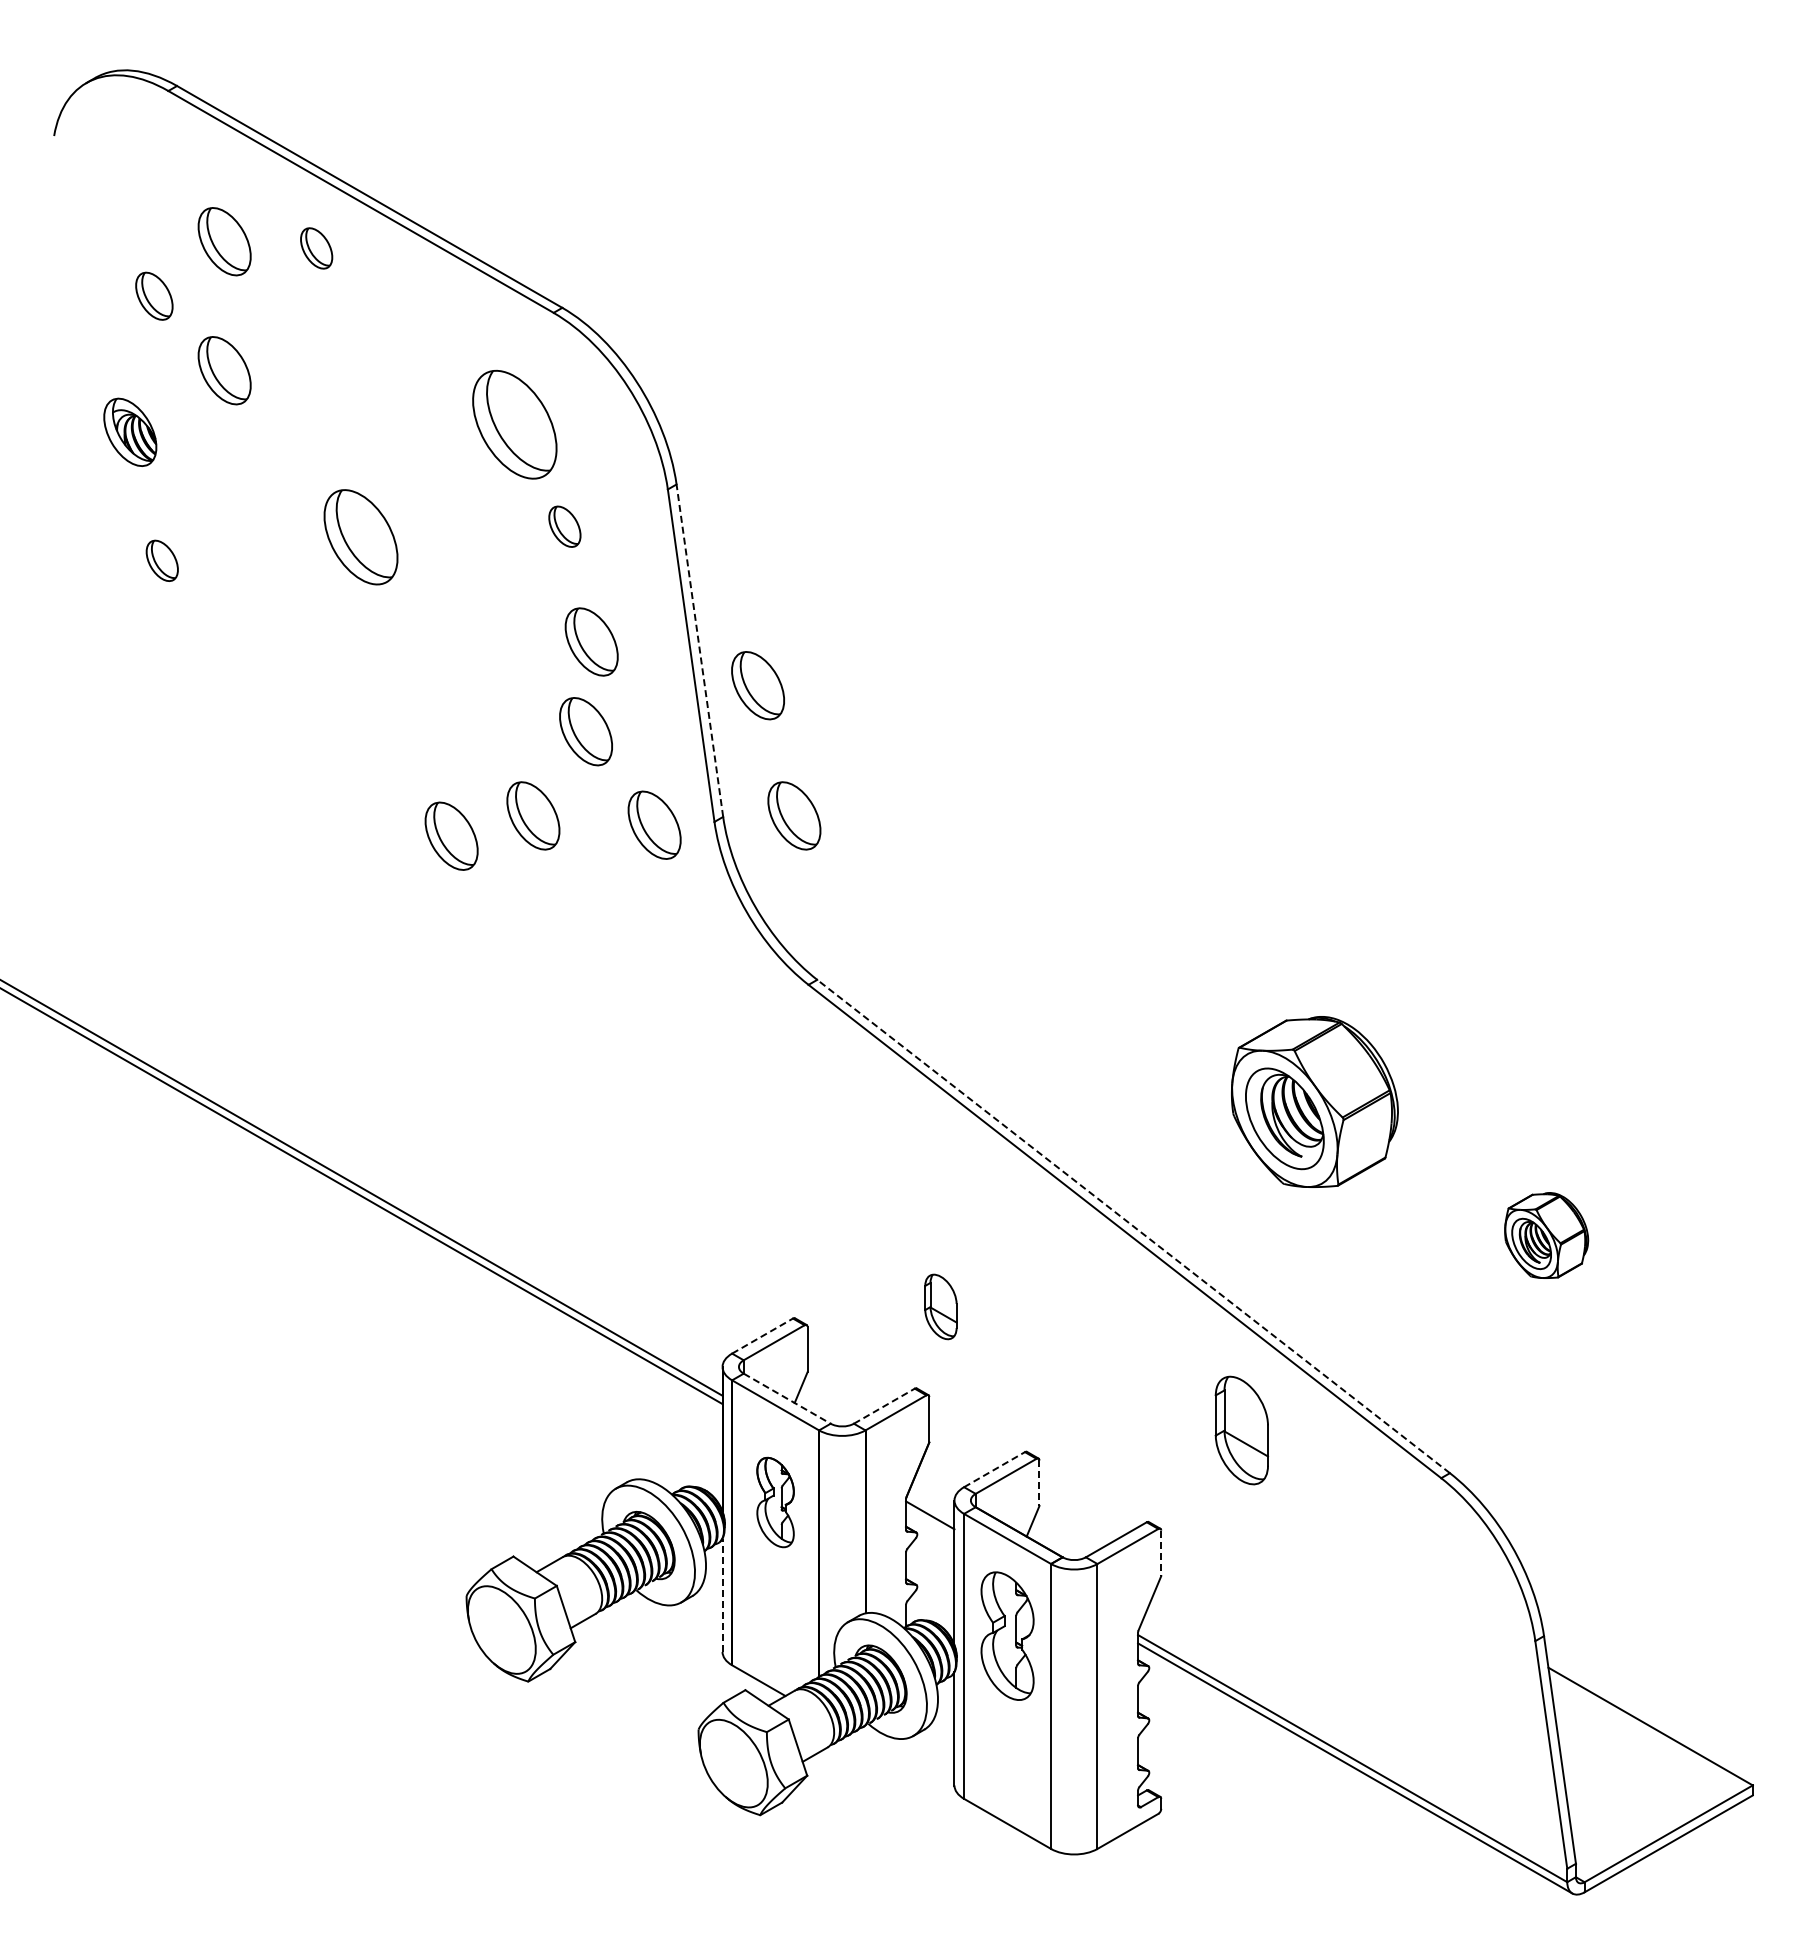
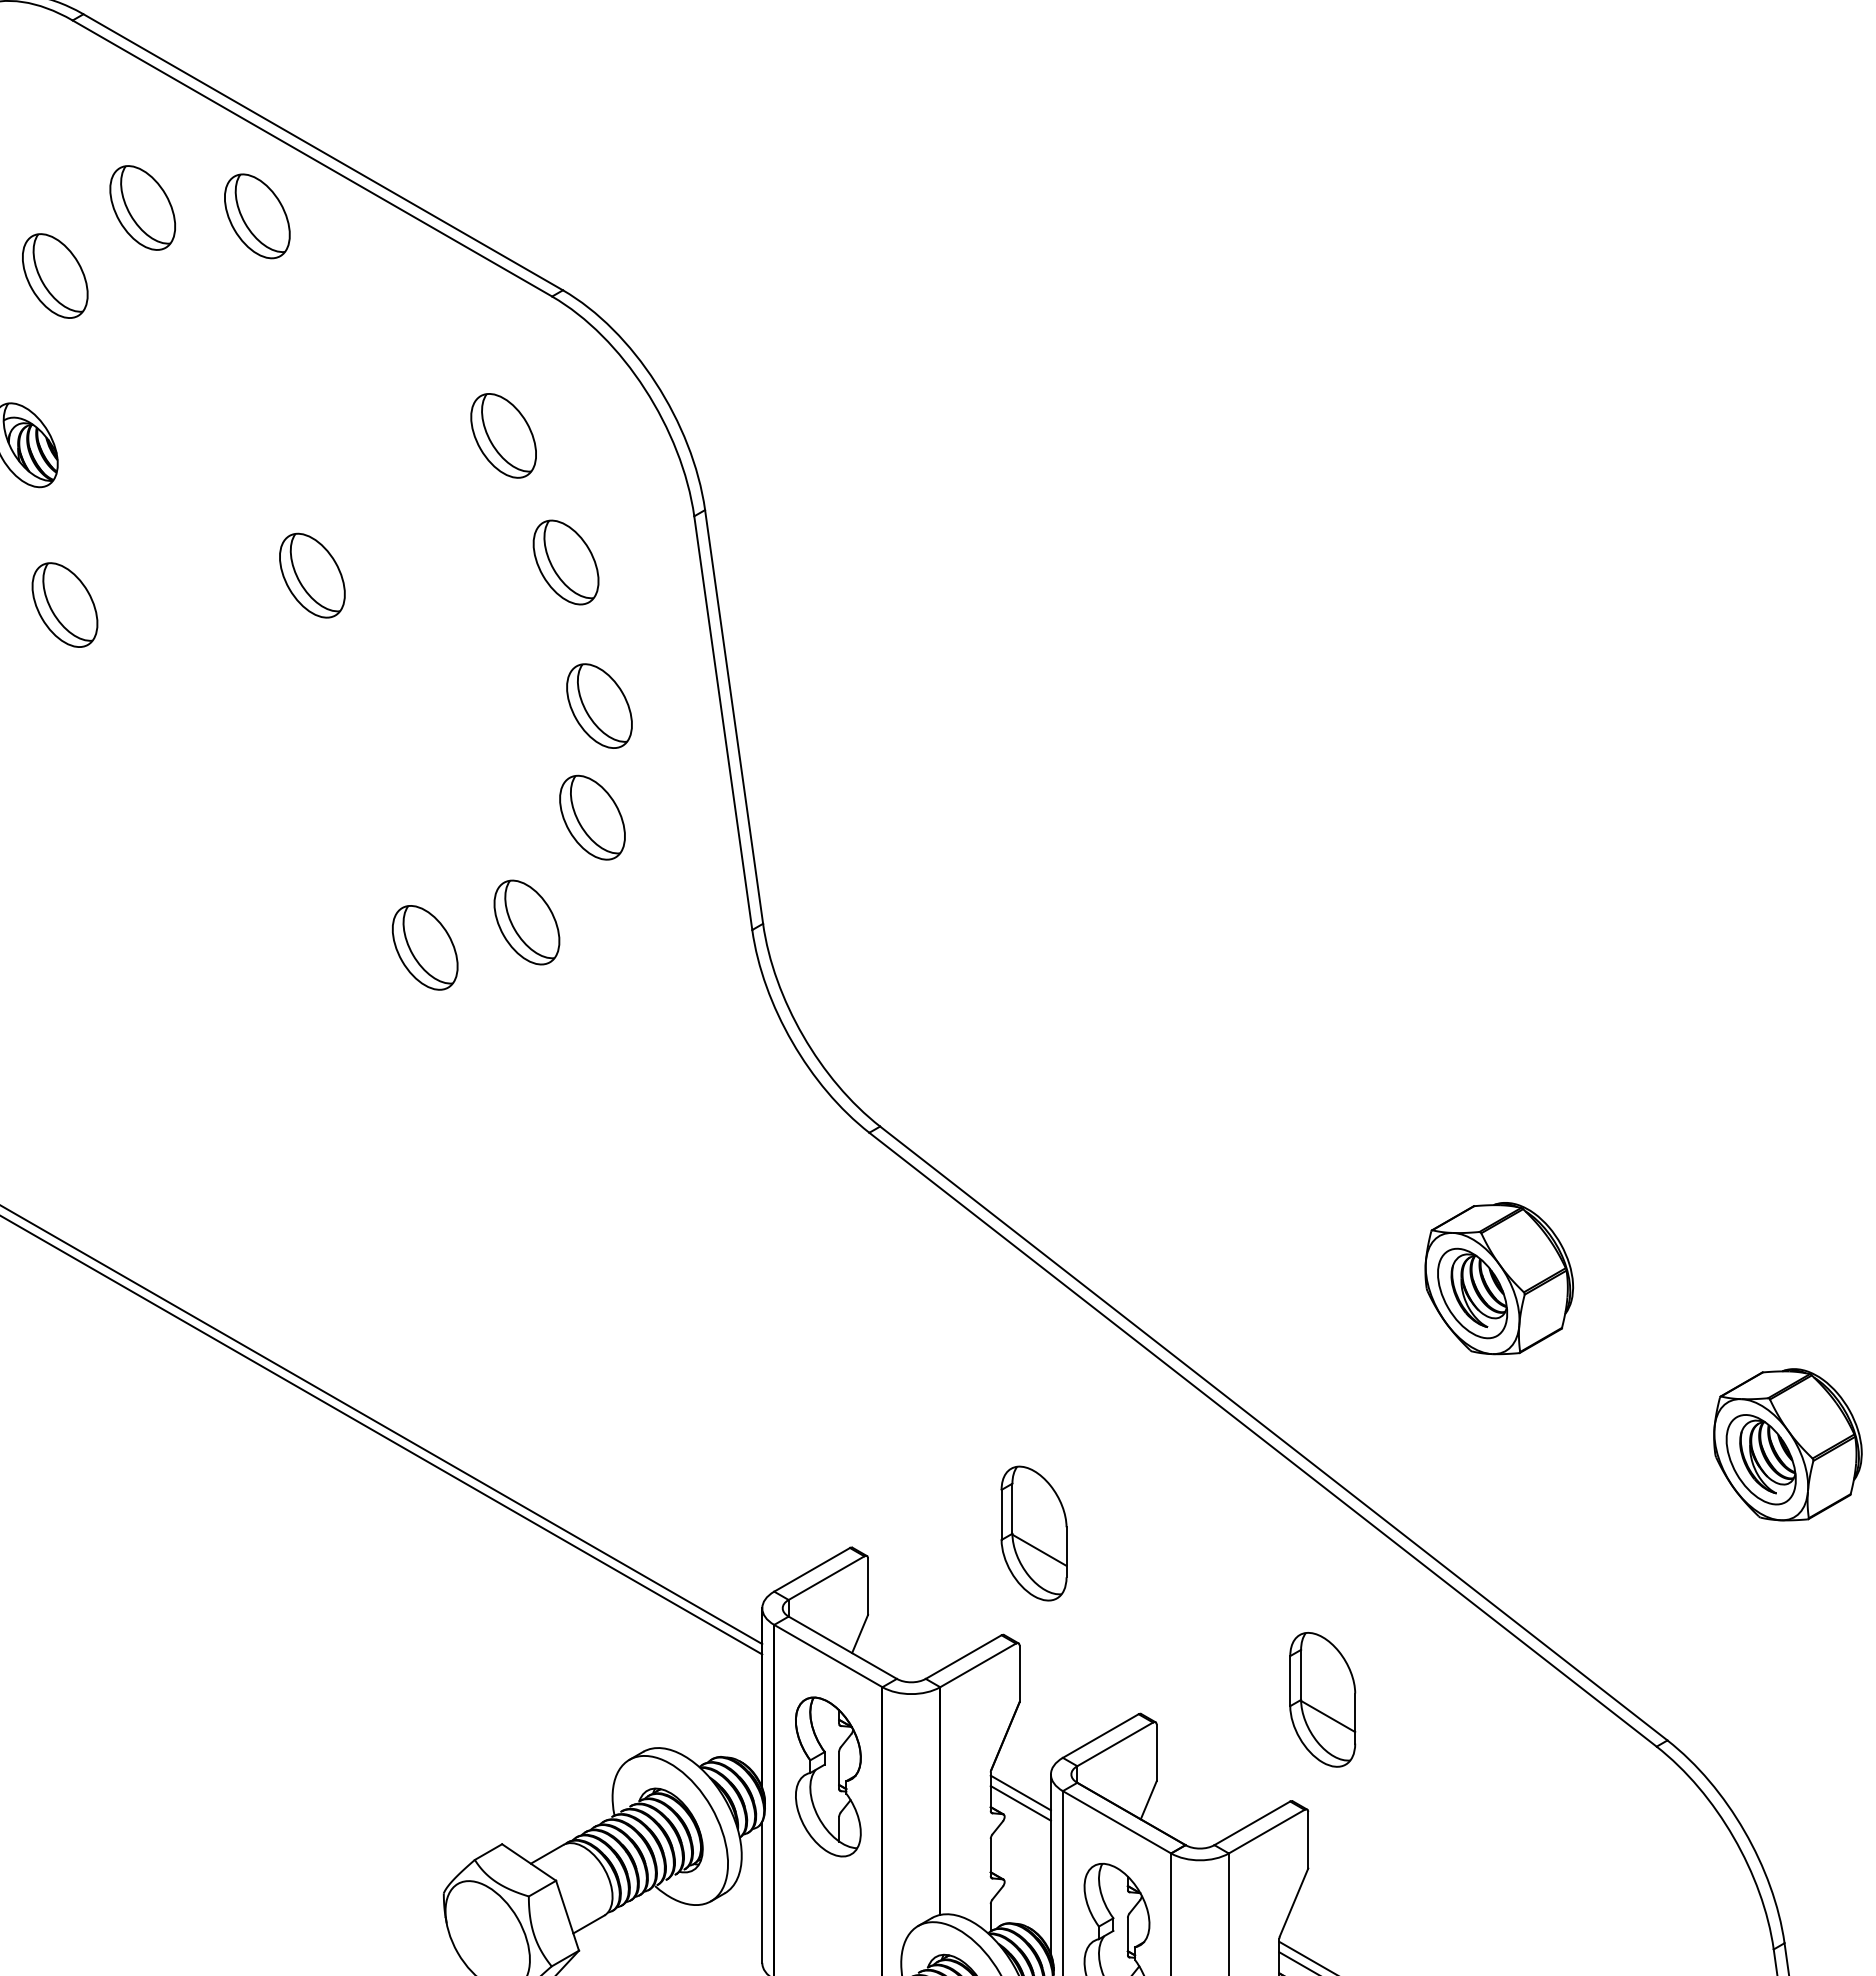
part: (316, 248) -> (257, 216), size x1.67
part: (154, 295) -> (55, 274), size x1.43
part: (224, 370) -> (142, 368), removed
part: (514, 424) -> (503, 435), size x0.62
part: (564, 526) -> (565, 562), size x1.67
part: (360, 536) -> (311, 574), size x0.71
part: (162, 560) -> (65, 604), size x1.67
line: (699, 650) -> (733, 716), dashed -> solid
part: (757, 685) -> (805, 760), removed
part: (794, 815) -> (851, 922), removed
part: (654, 824) -> (677, 933), removed
part: (1314, 1101) -> (1498, 1277), size x0.71
line: (1133, 1226) -> (1273, 1433), dashed -> solid
part: (1546, 1235) -> (1787, 1444), size x1.43
part: (940, 1306) -> (1033, 1533), size x1.67
line: (763, 1335) -> (813, 1569), dashed -> solid
line: (787, 1398) -> (843, 1647), dashed -> solid
line: (884, 1405) -> (963, 1656), dashed -> solid
part: (1241, 1430) -> (1322, 1699), moved
line: (994, 1469) -> (1100, 1735), dashed -> solid
line: (1039, 1483) -> (1156, 1753), dashed -> solid
part: (775, 1502) -> (828, 1776), size x1.43
line: (930, 1523) -> (1021, 1803), added
line: (1161, 1553) -> (1308, 1840), dashed -> solid
line: (722, 1595) -> (762, 1892), dashed -> solid

